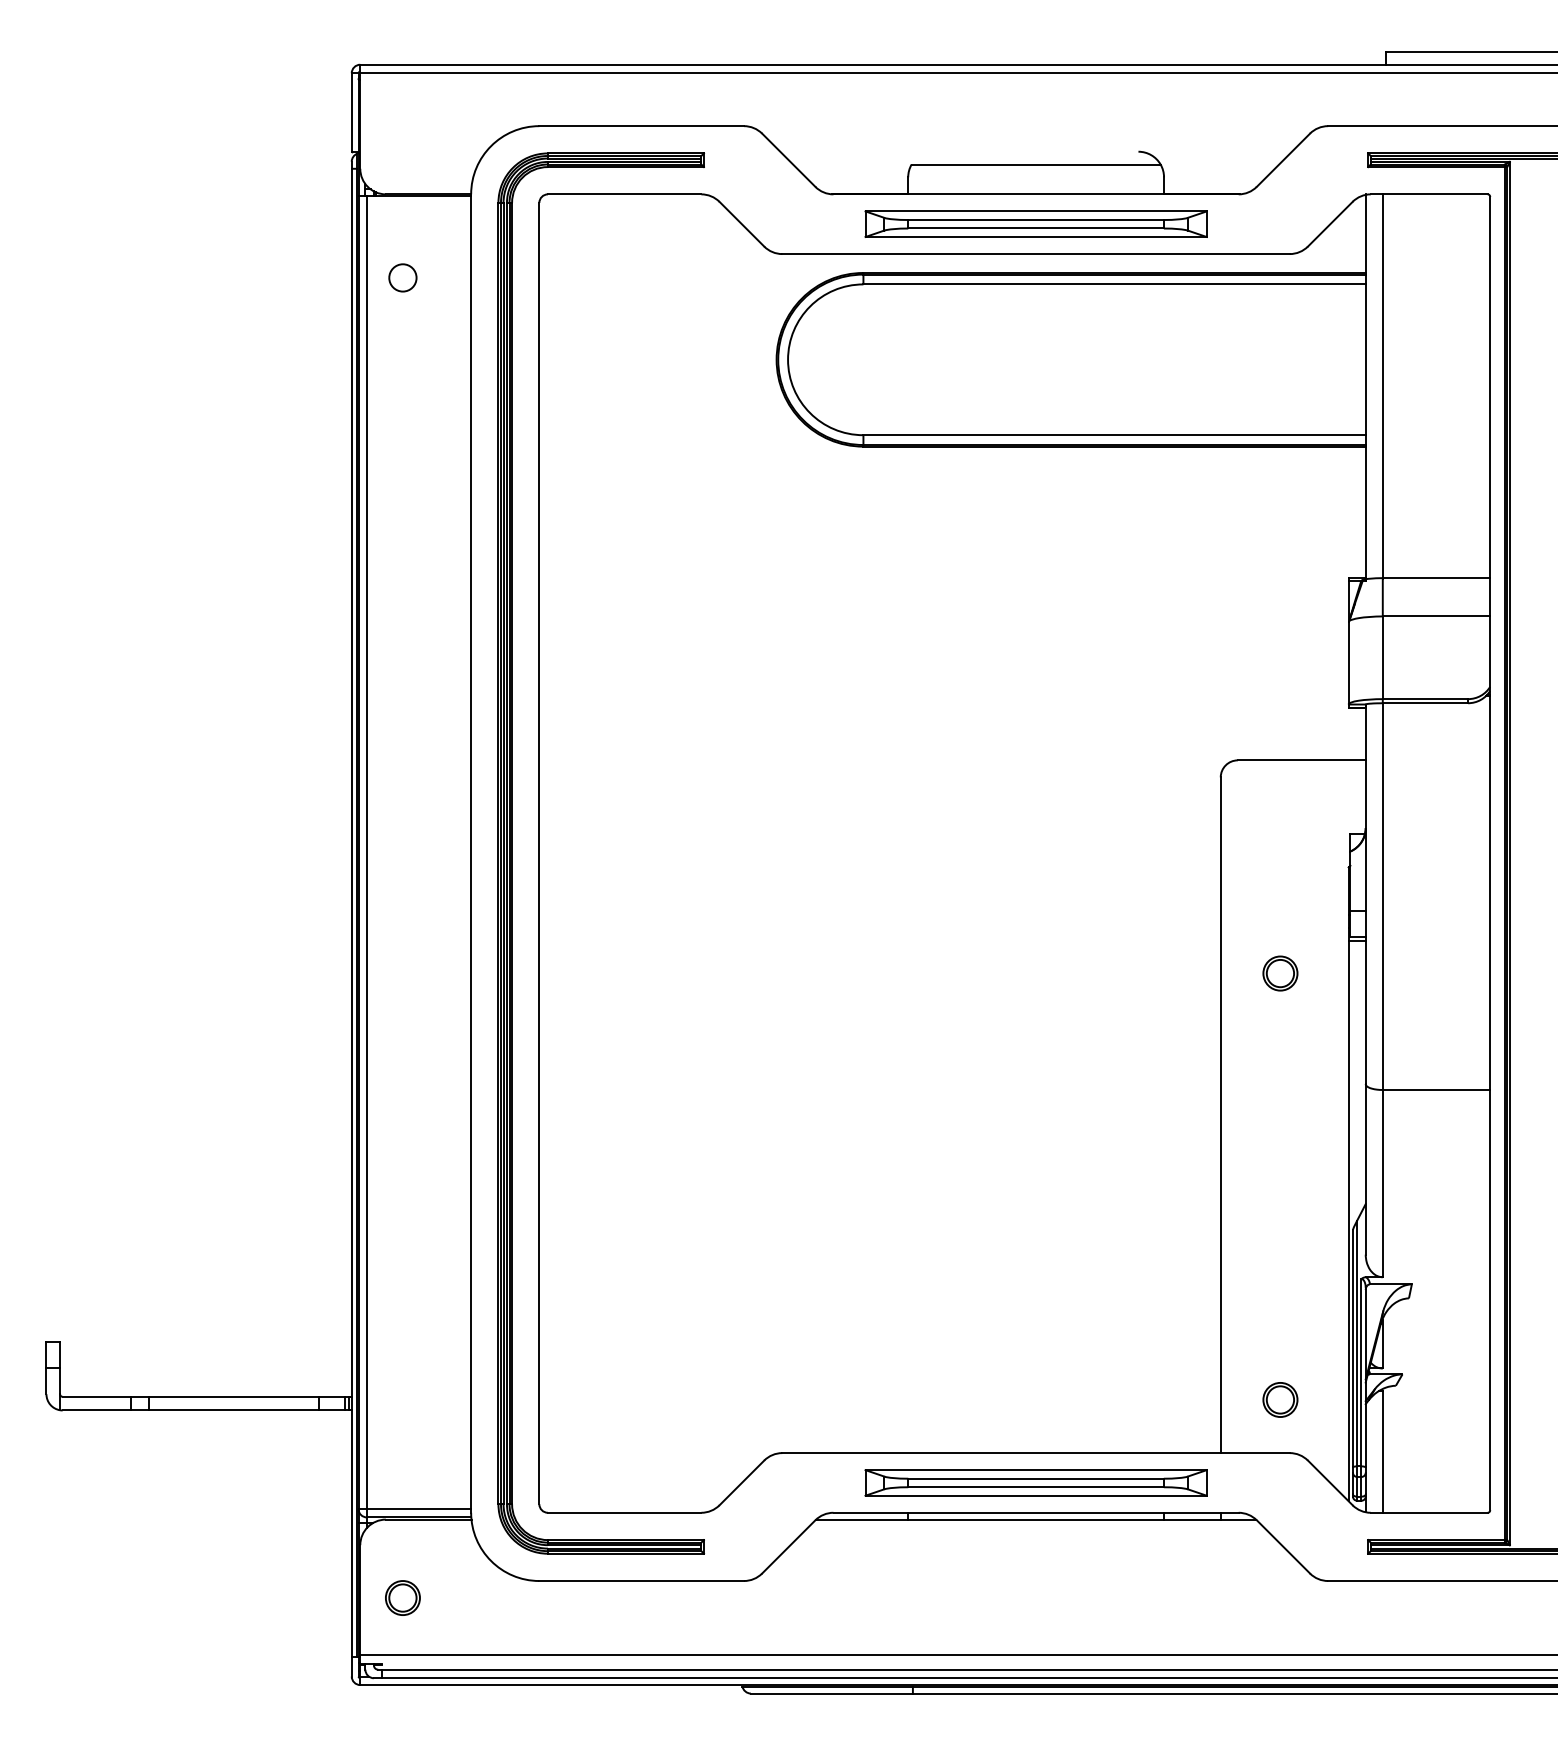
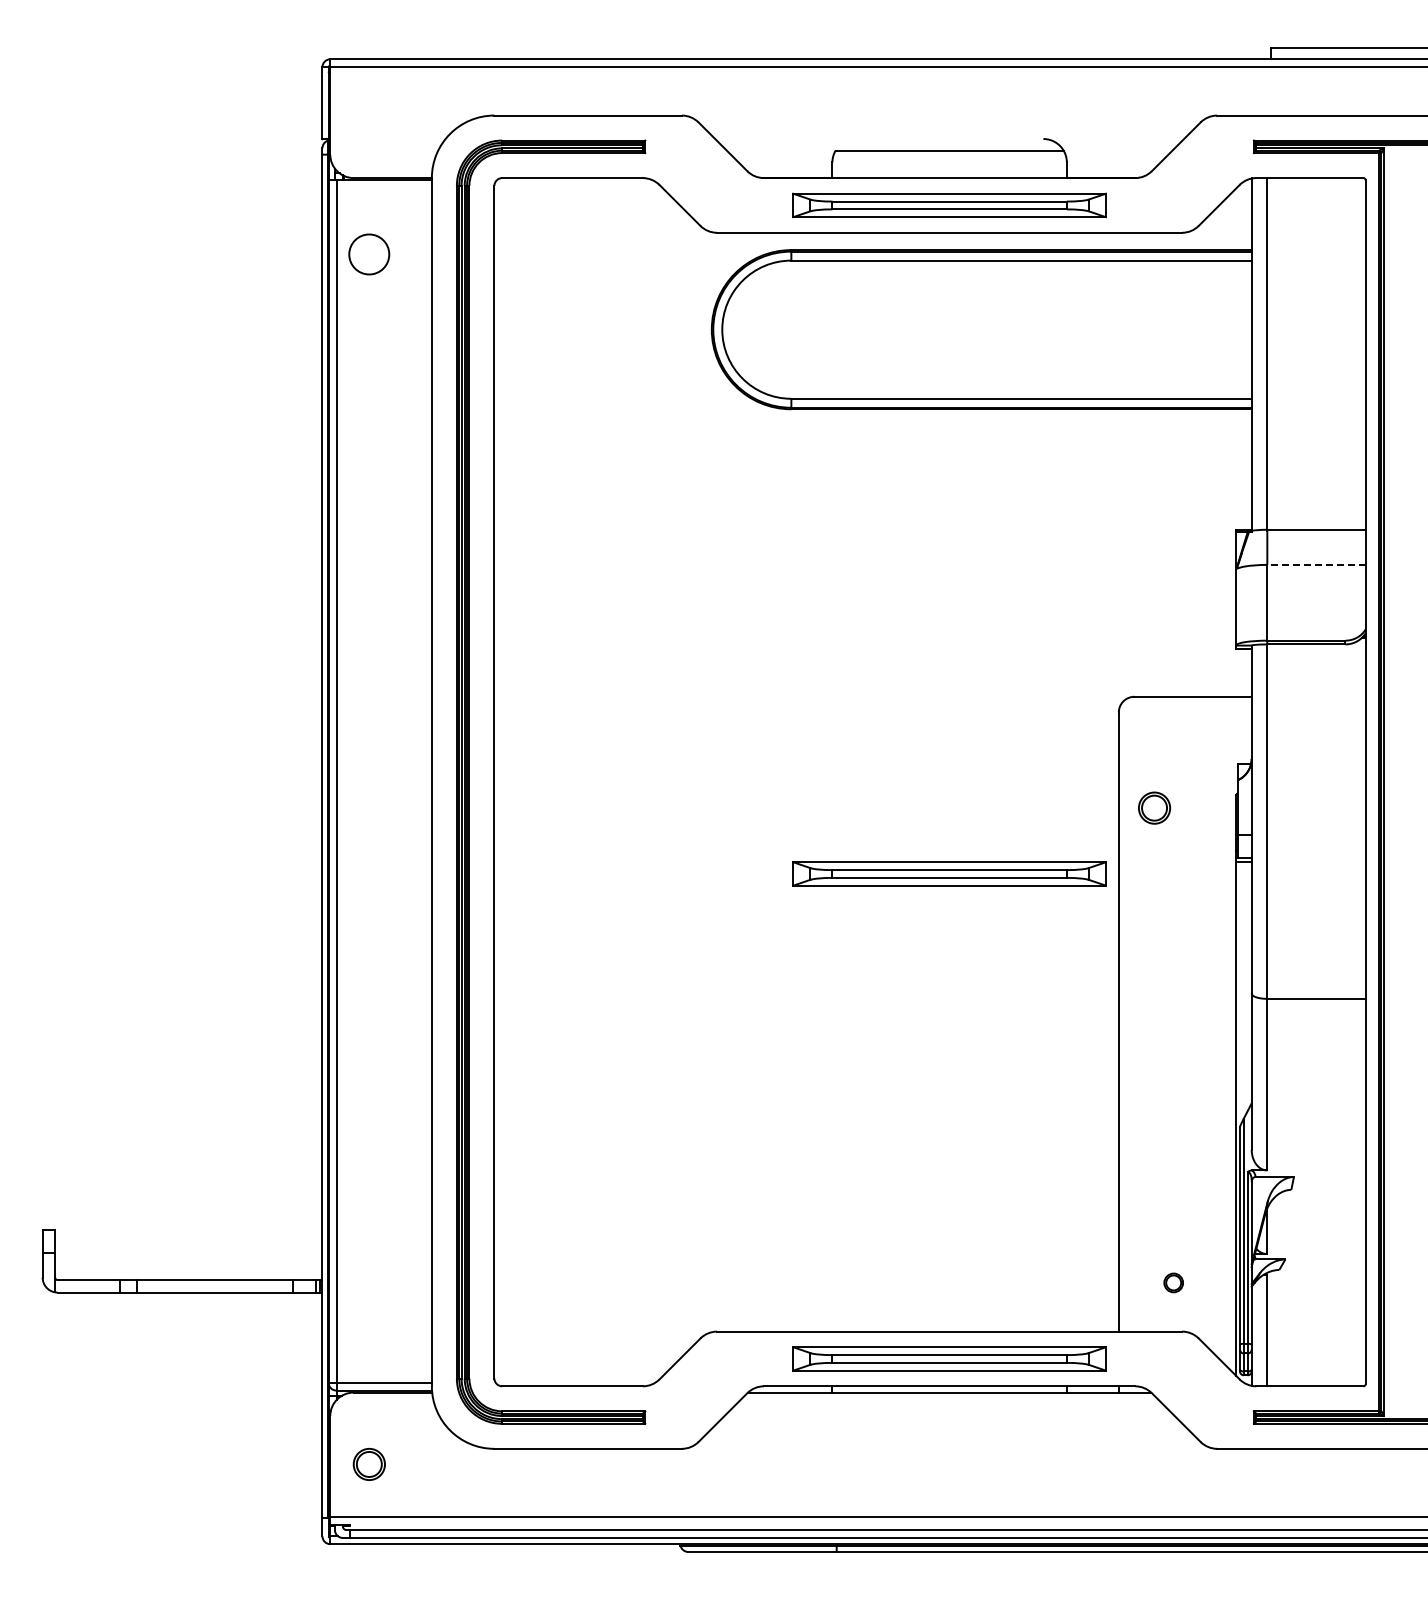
circle: (403, 277) -> (369, 254), size x1.6
line: (1436, 616) -> (1316, 564), solid -> dashed
part: (1035, 953) -> (949, 873), added
part: (1280, 972) -> (1154, 807), moved
part: (1280, 1399) -> (1173, 1282), size x0.6

